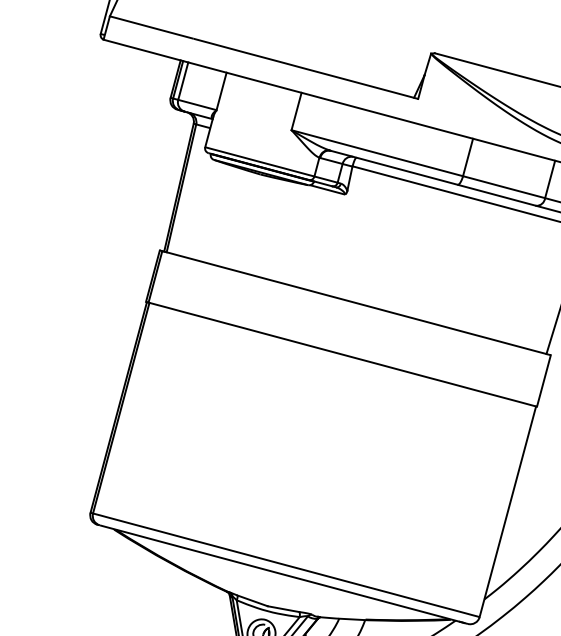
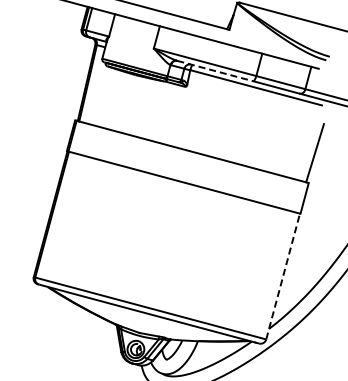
line: (394, 168) -> (215, 71), solid -> dashed
line: (508, 511) -> (283, 276), solid -> dashed

